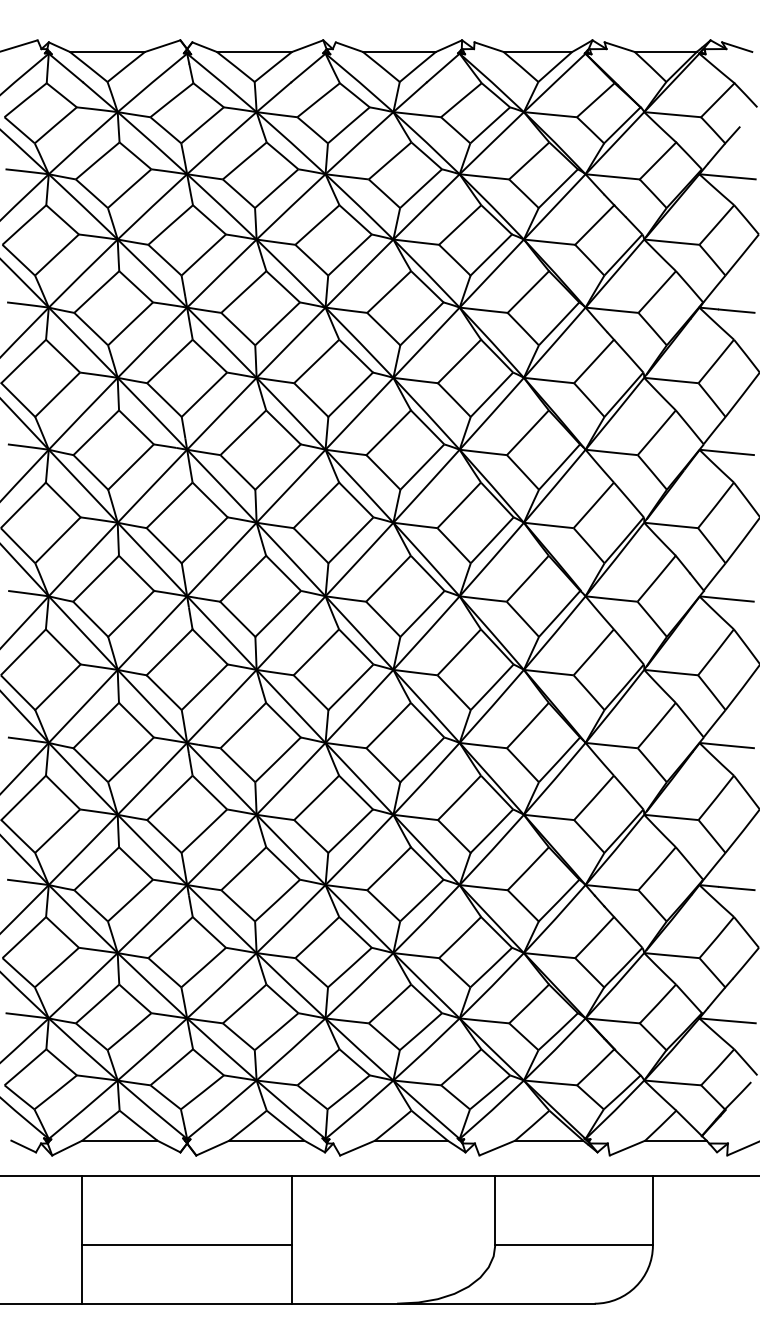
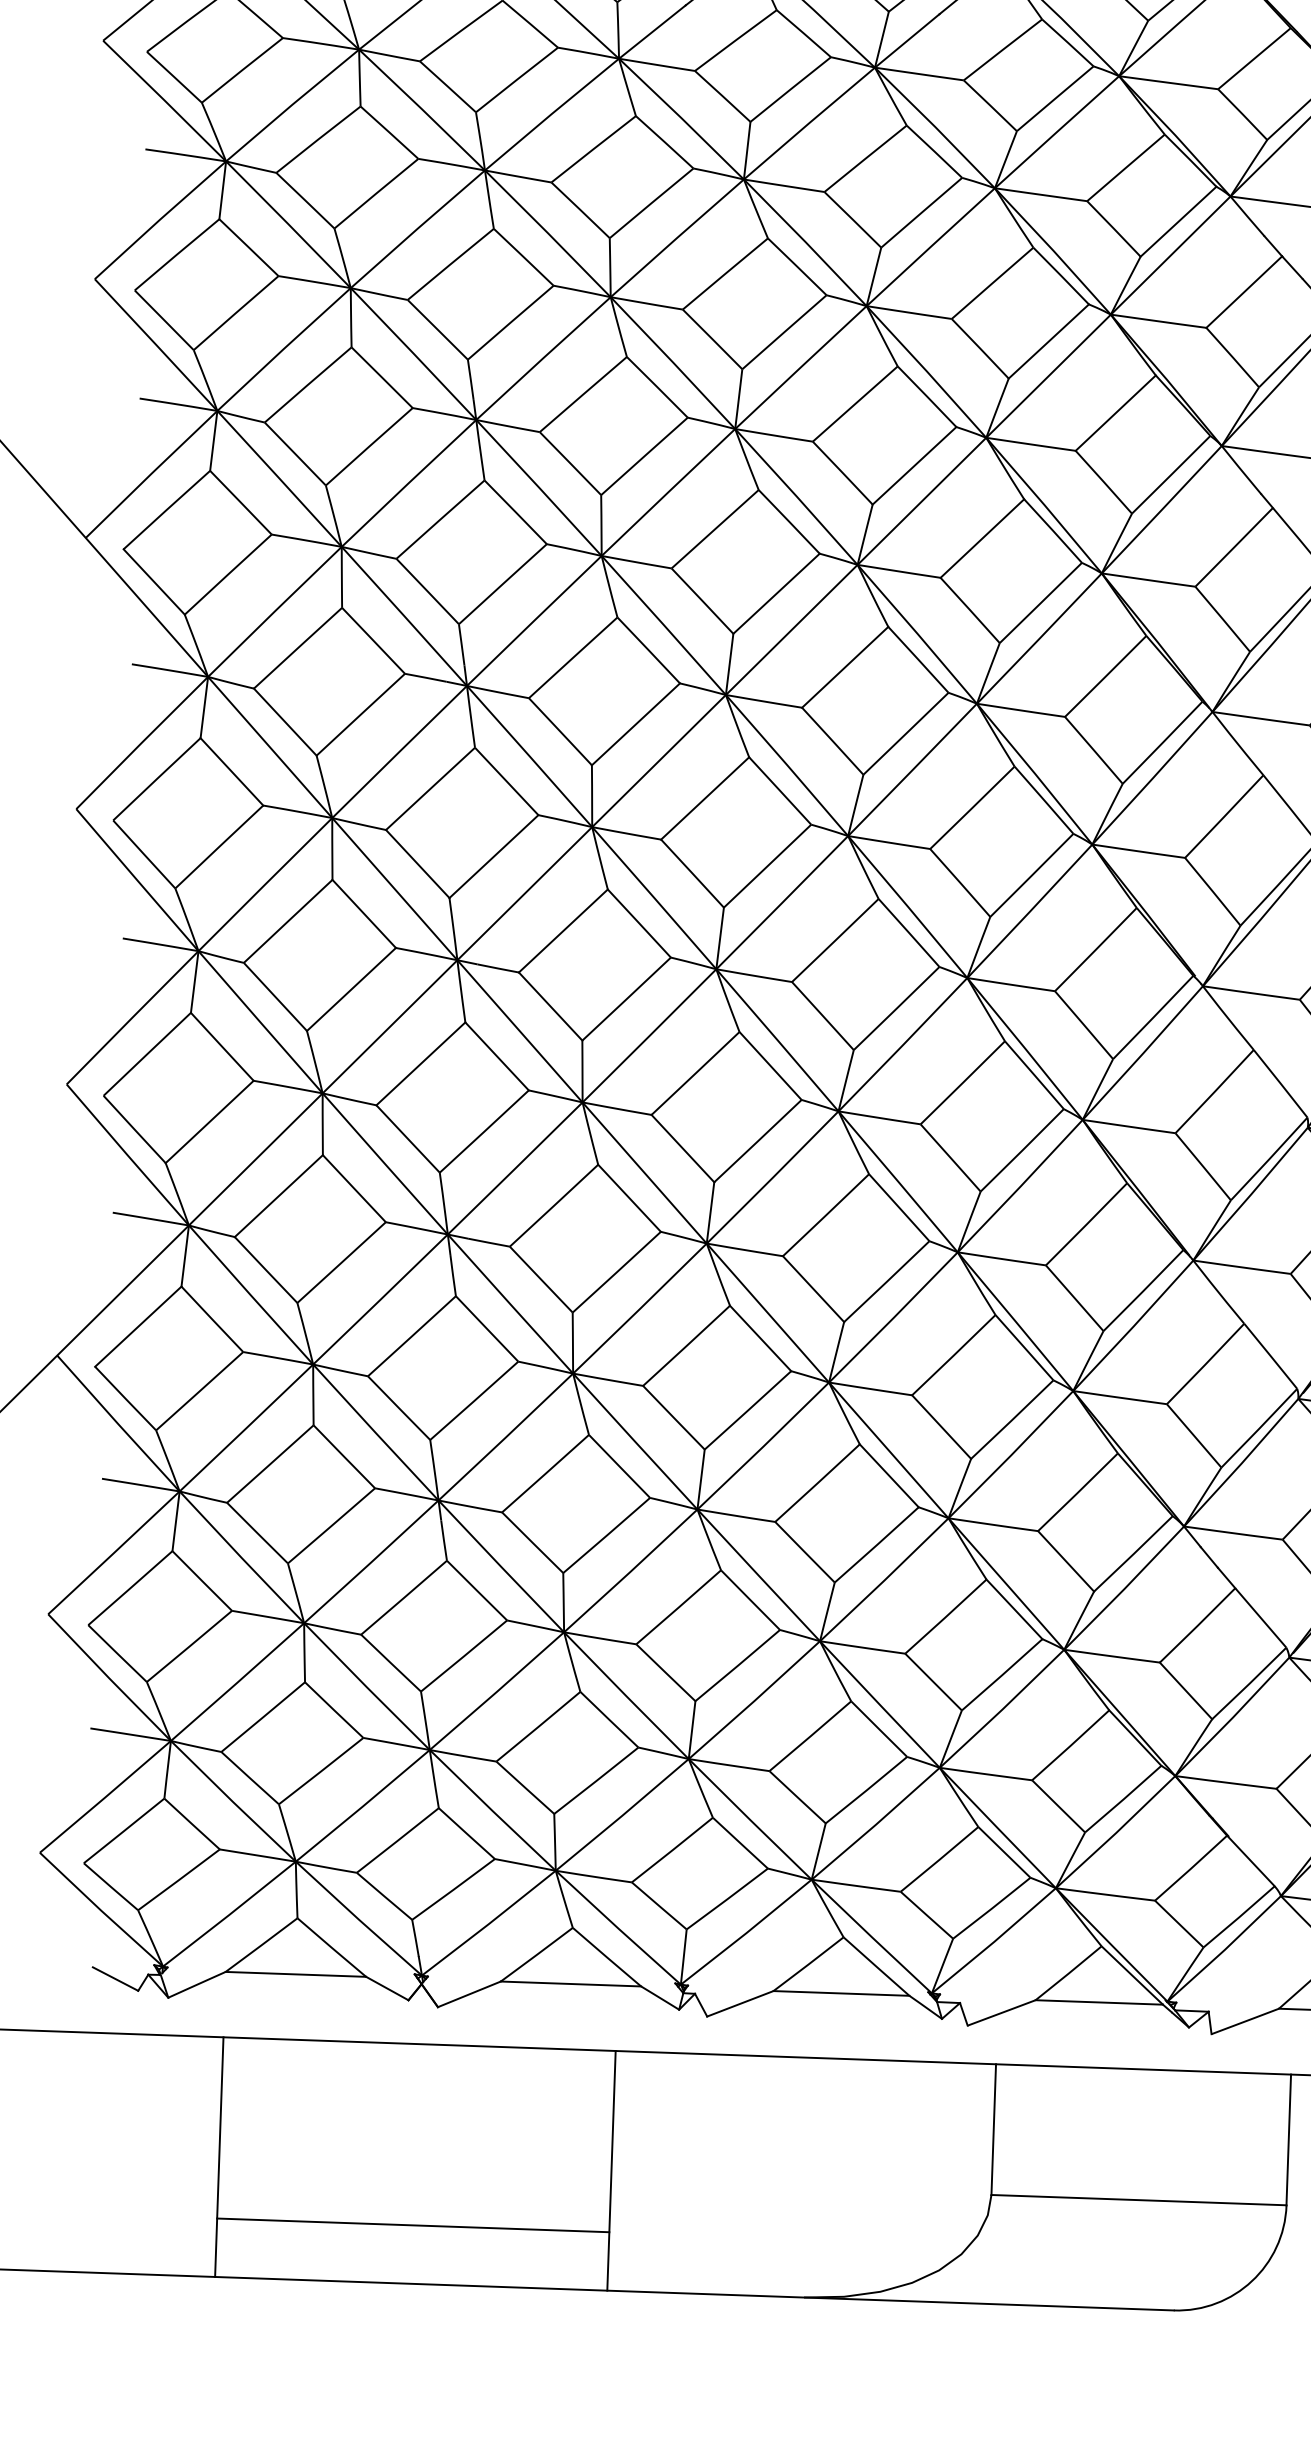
line: (186, 1245) -> (411, 2225), moved

